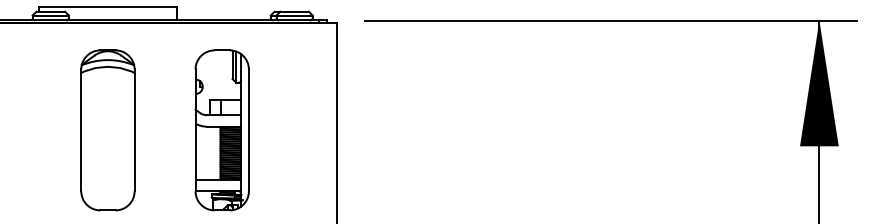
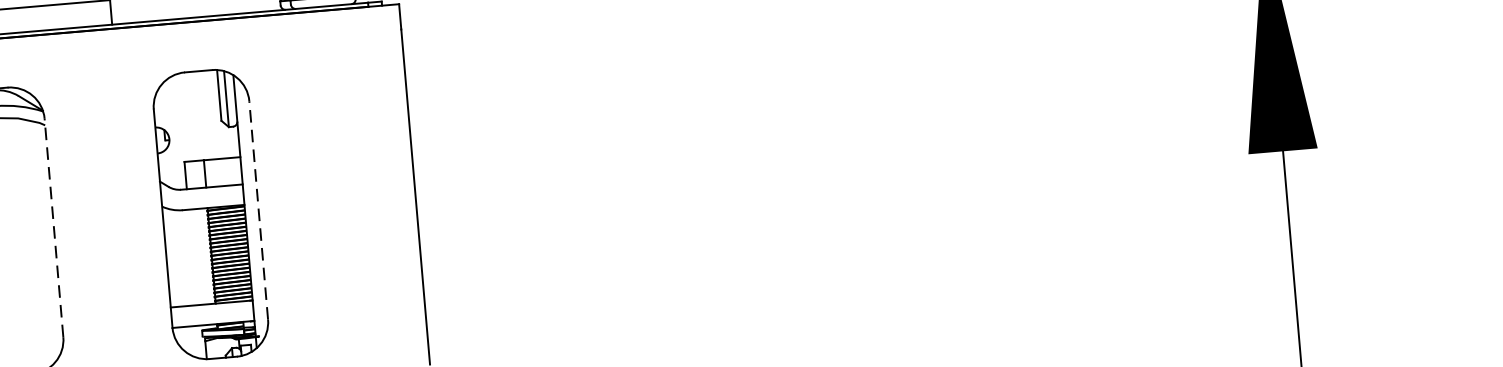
line: (134, 130) -> (53, 228), solid -> dashed
line: (248, 130) -> (258, 210), solid -> dashed

